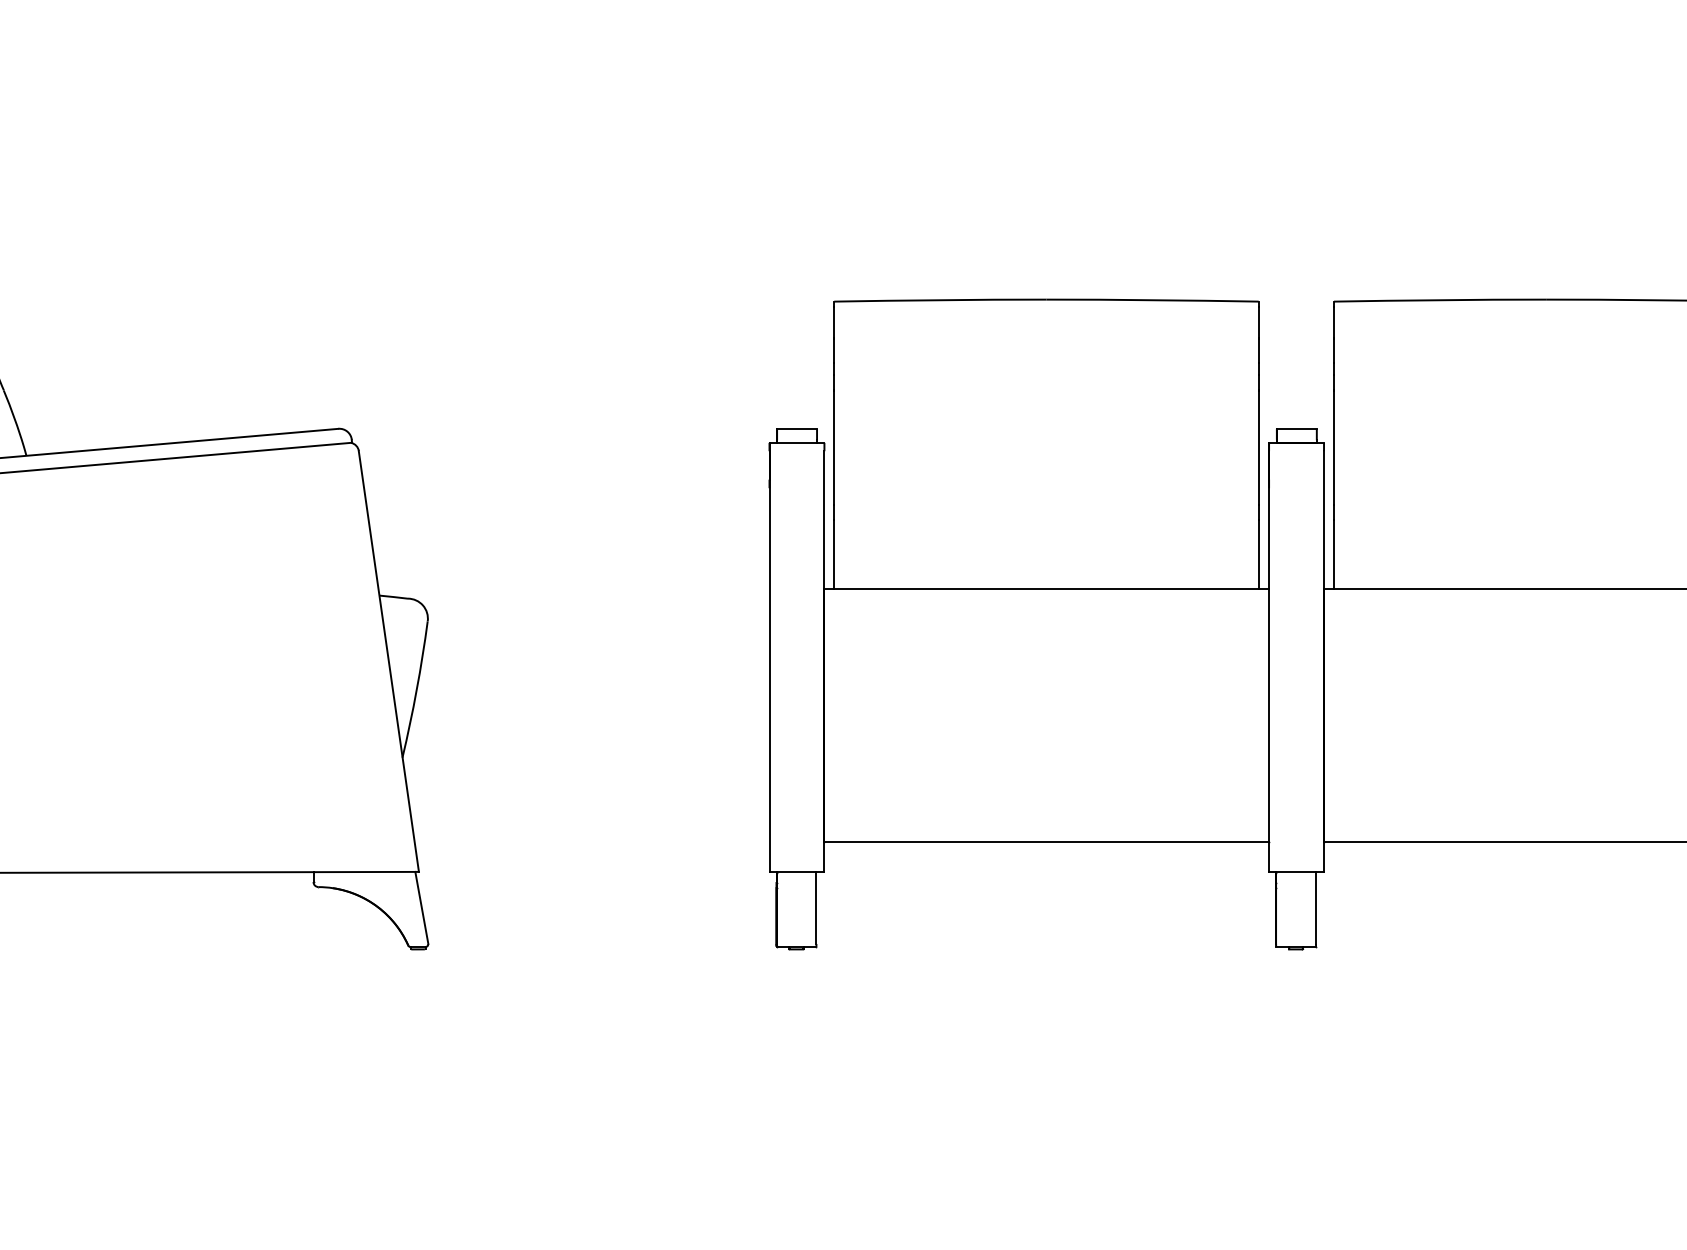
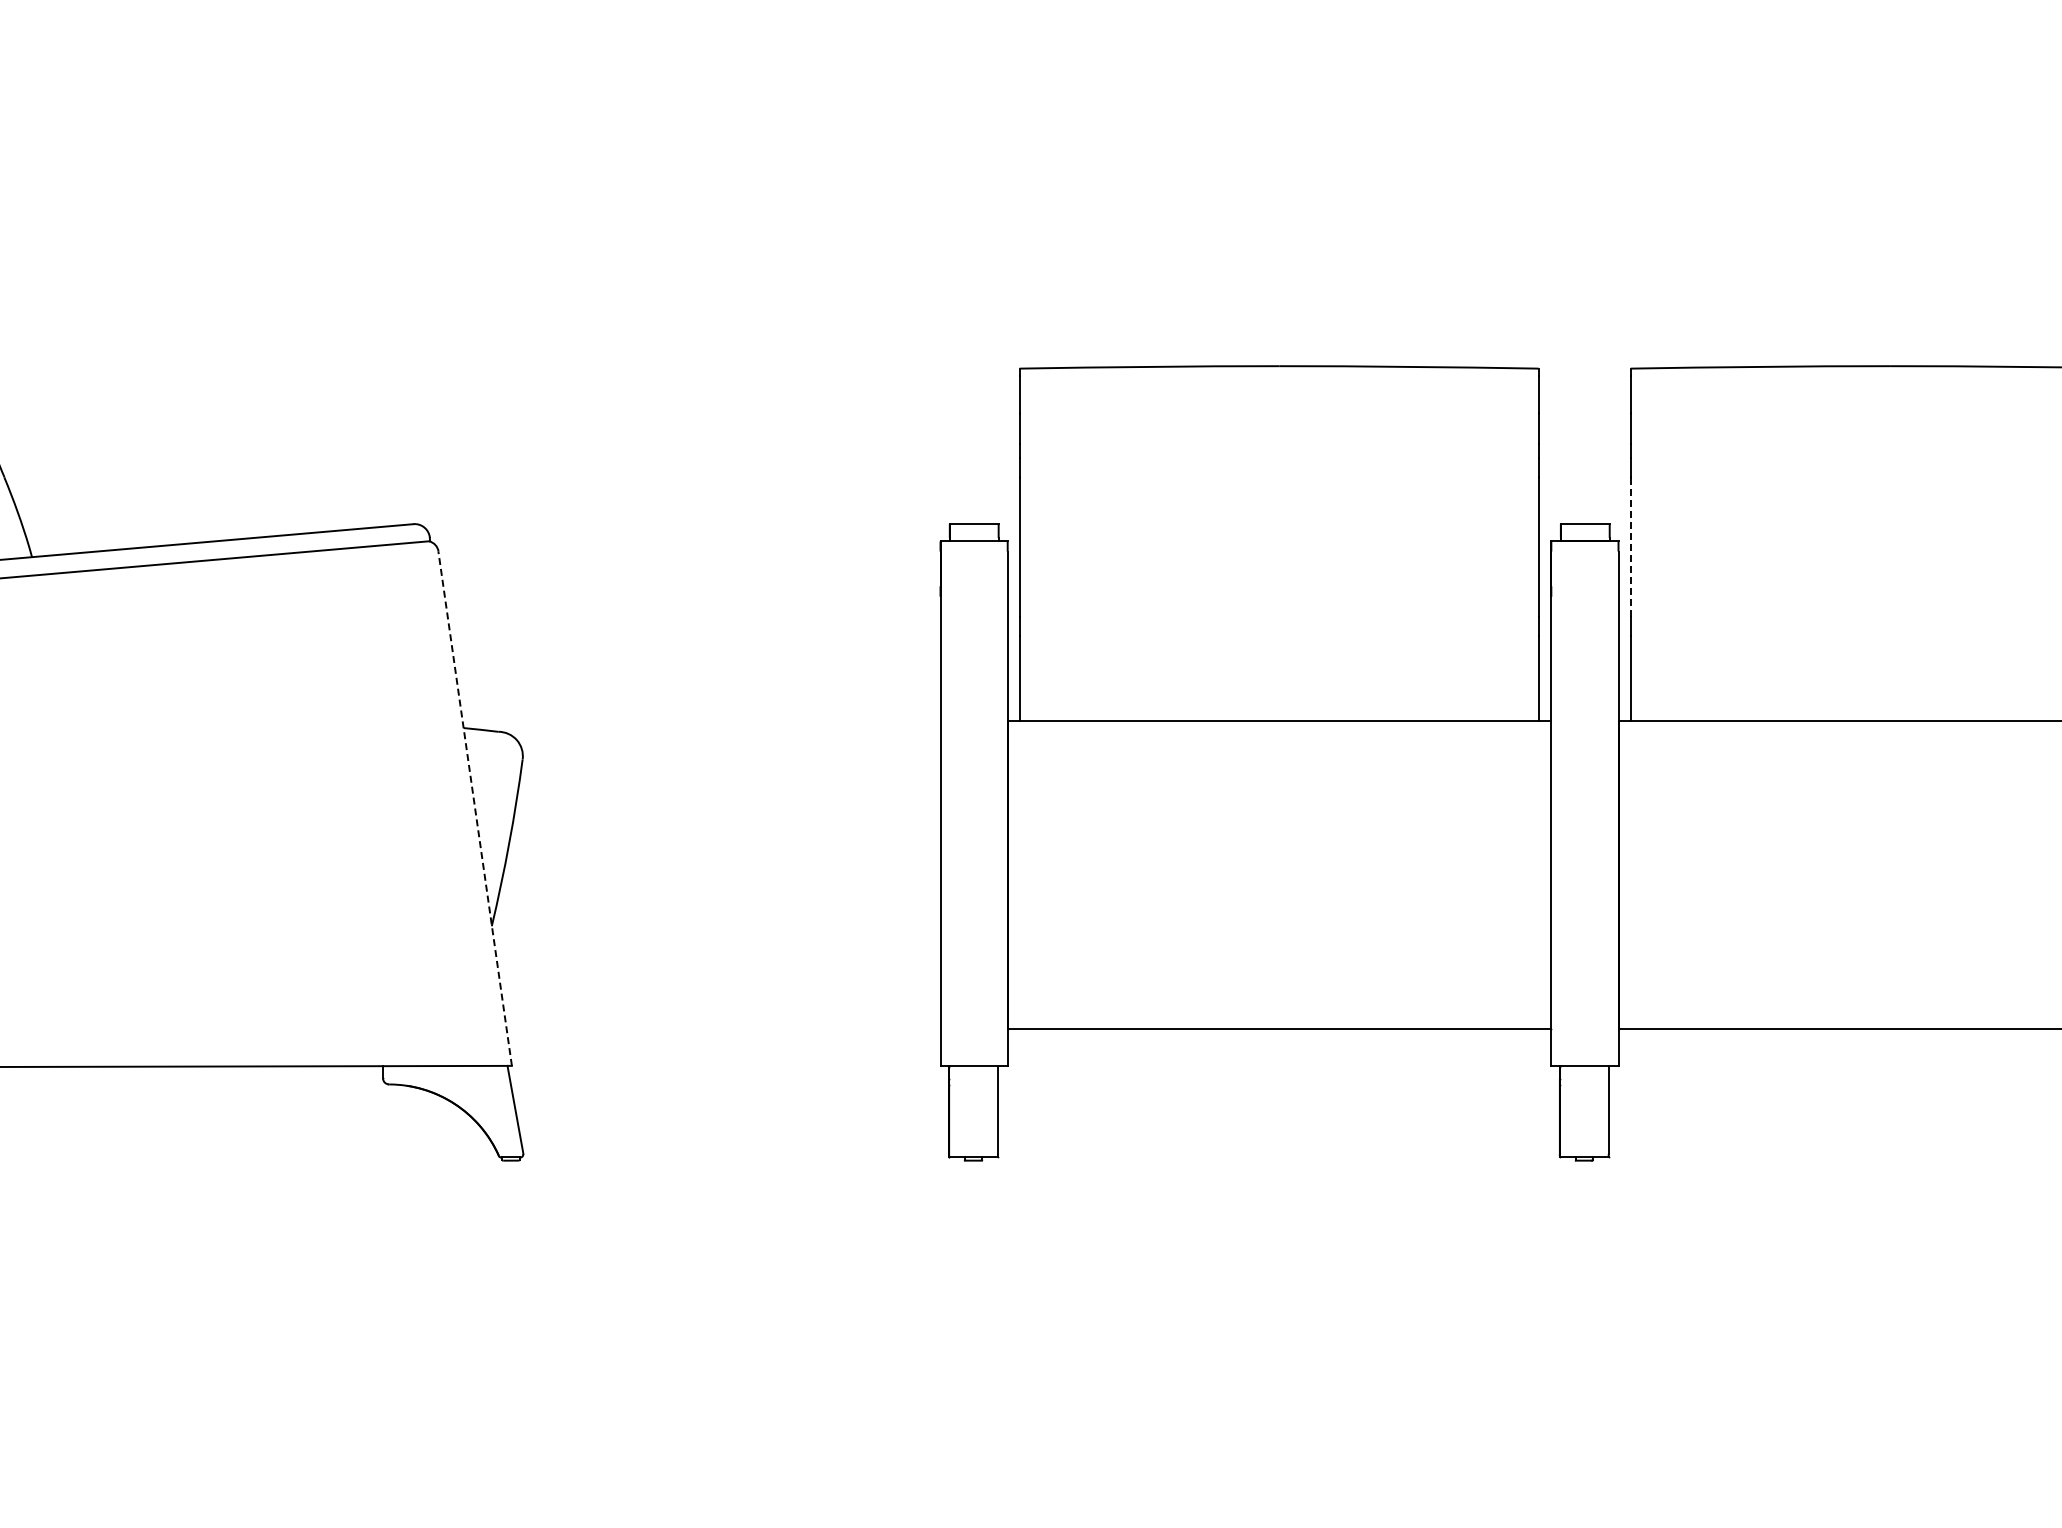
line: (1333, 447) -> (1630, 547), solid -> dashed
line: (389, 661) -> (475, 808), solid -> dashed

